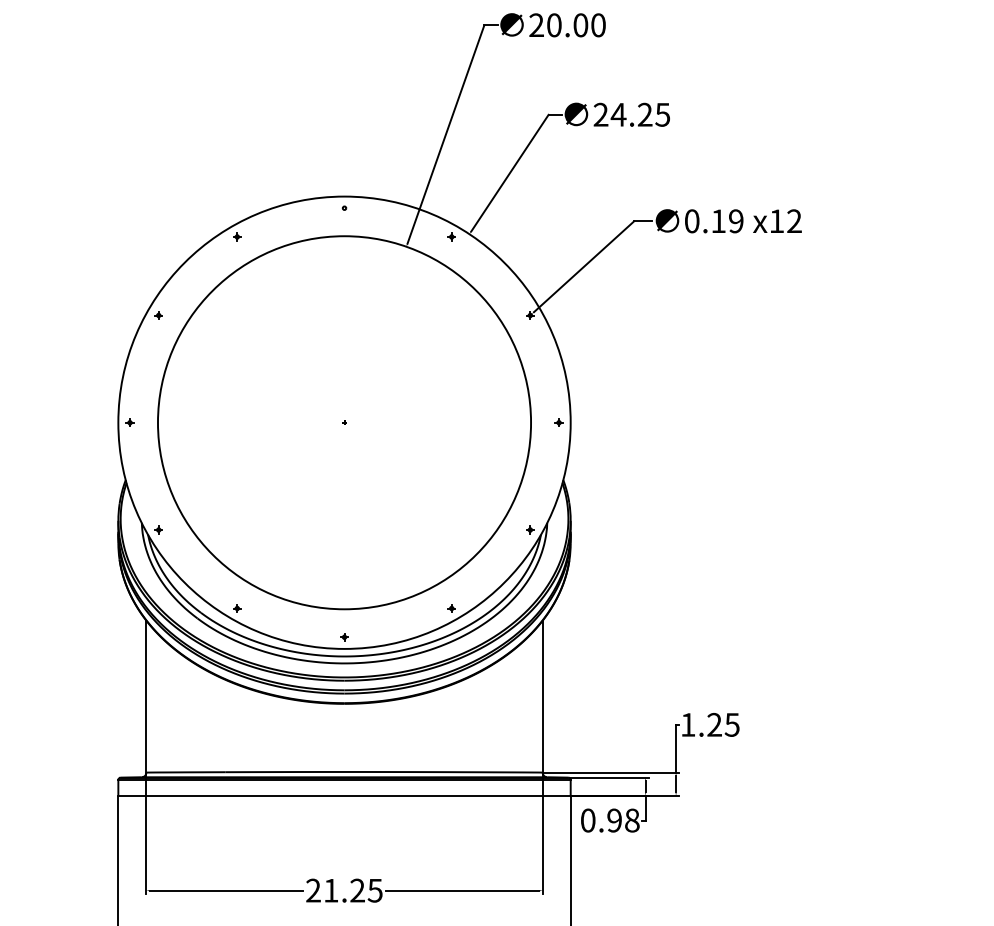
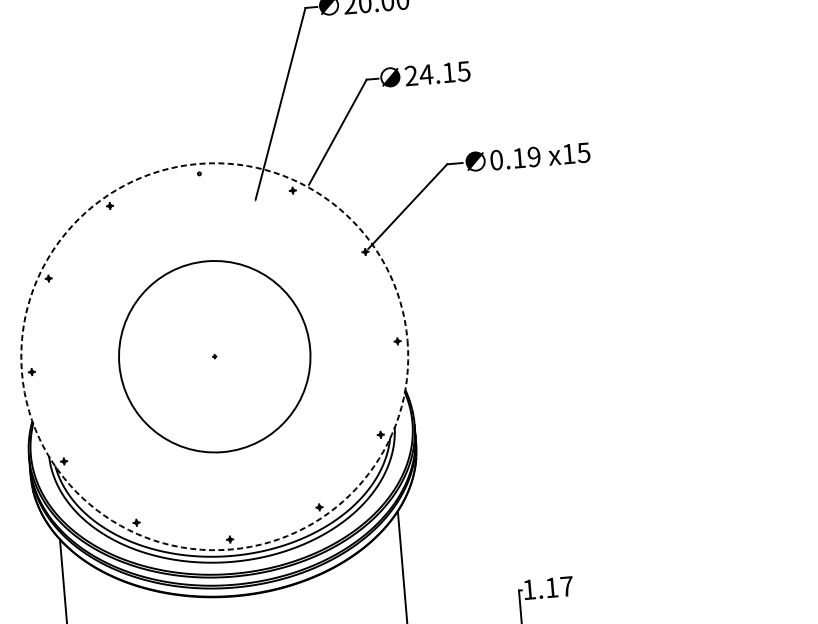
text: (644, 114) -> (448, 72), 24.25 -> 24.15
text: (793, 221) -> (583, 153), x12 -> x15
circle: (344, 422) -> (214, 356), size x0.6
circle: (344, 422) -> (214, 356), solid -> dashed
text: (723, 724) -> (559, 586), 1.25 -> 1.17

